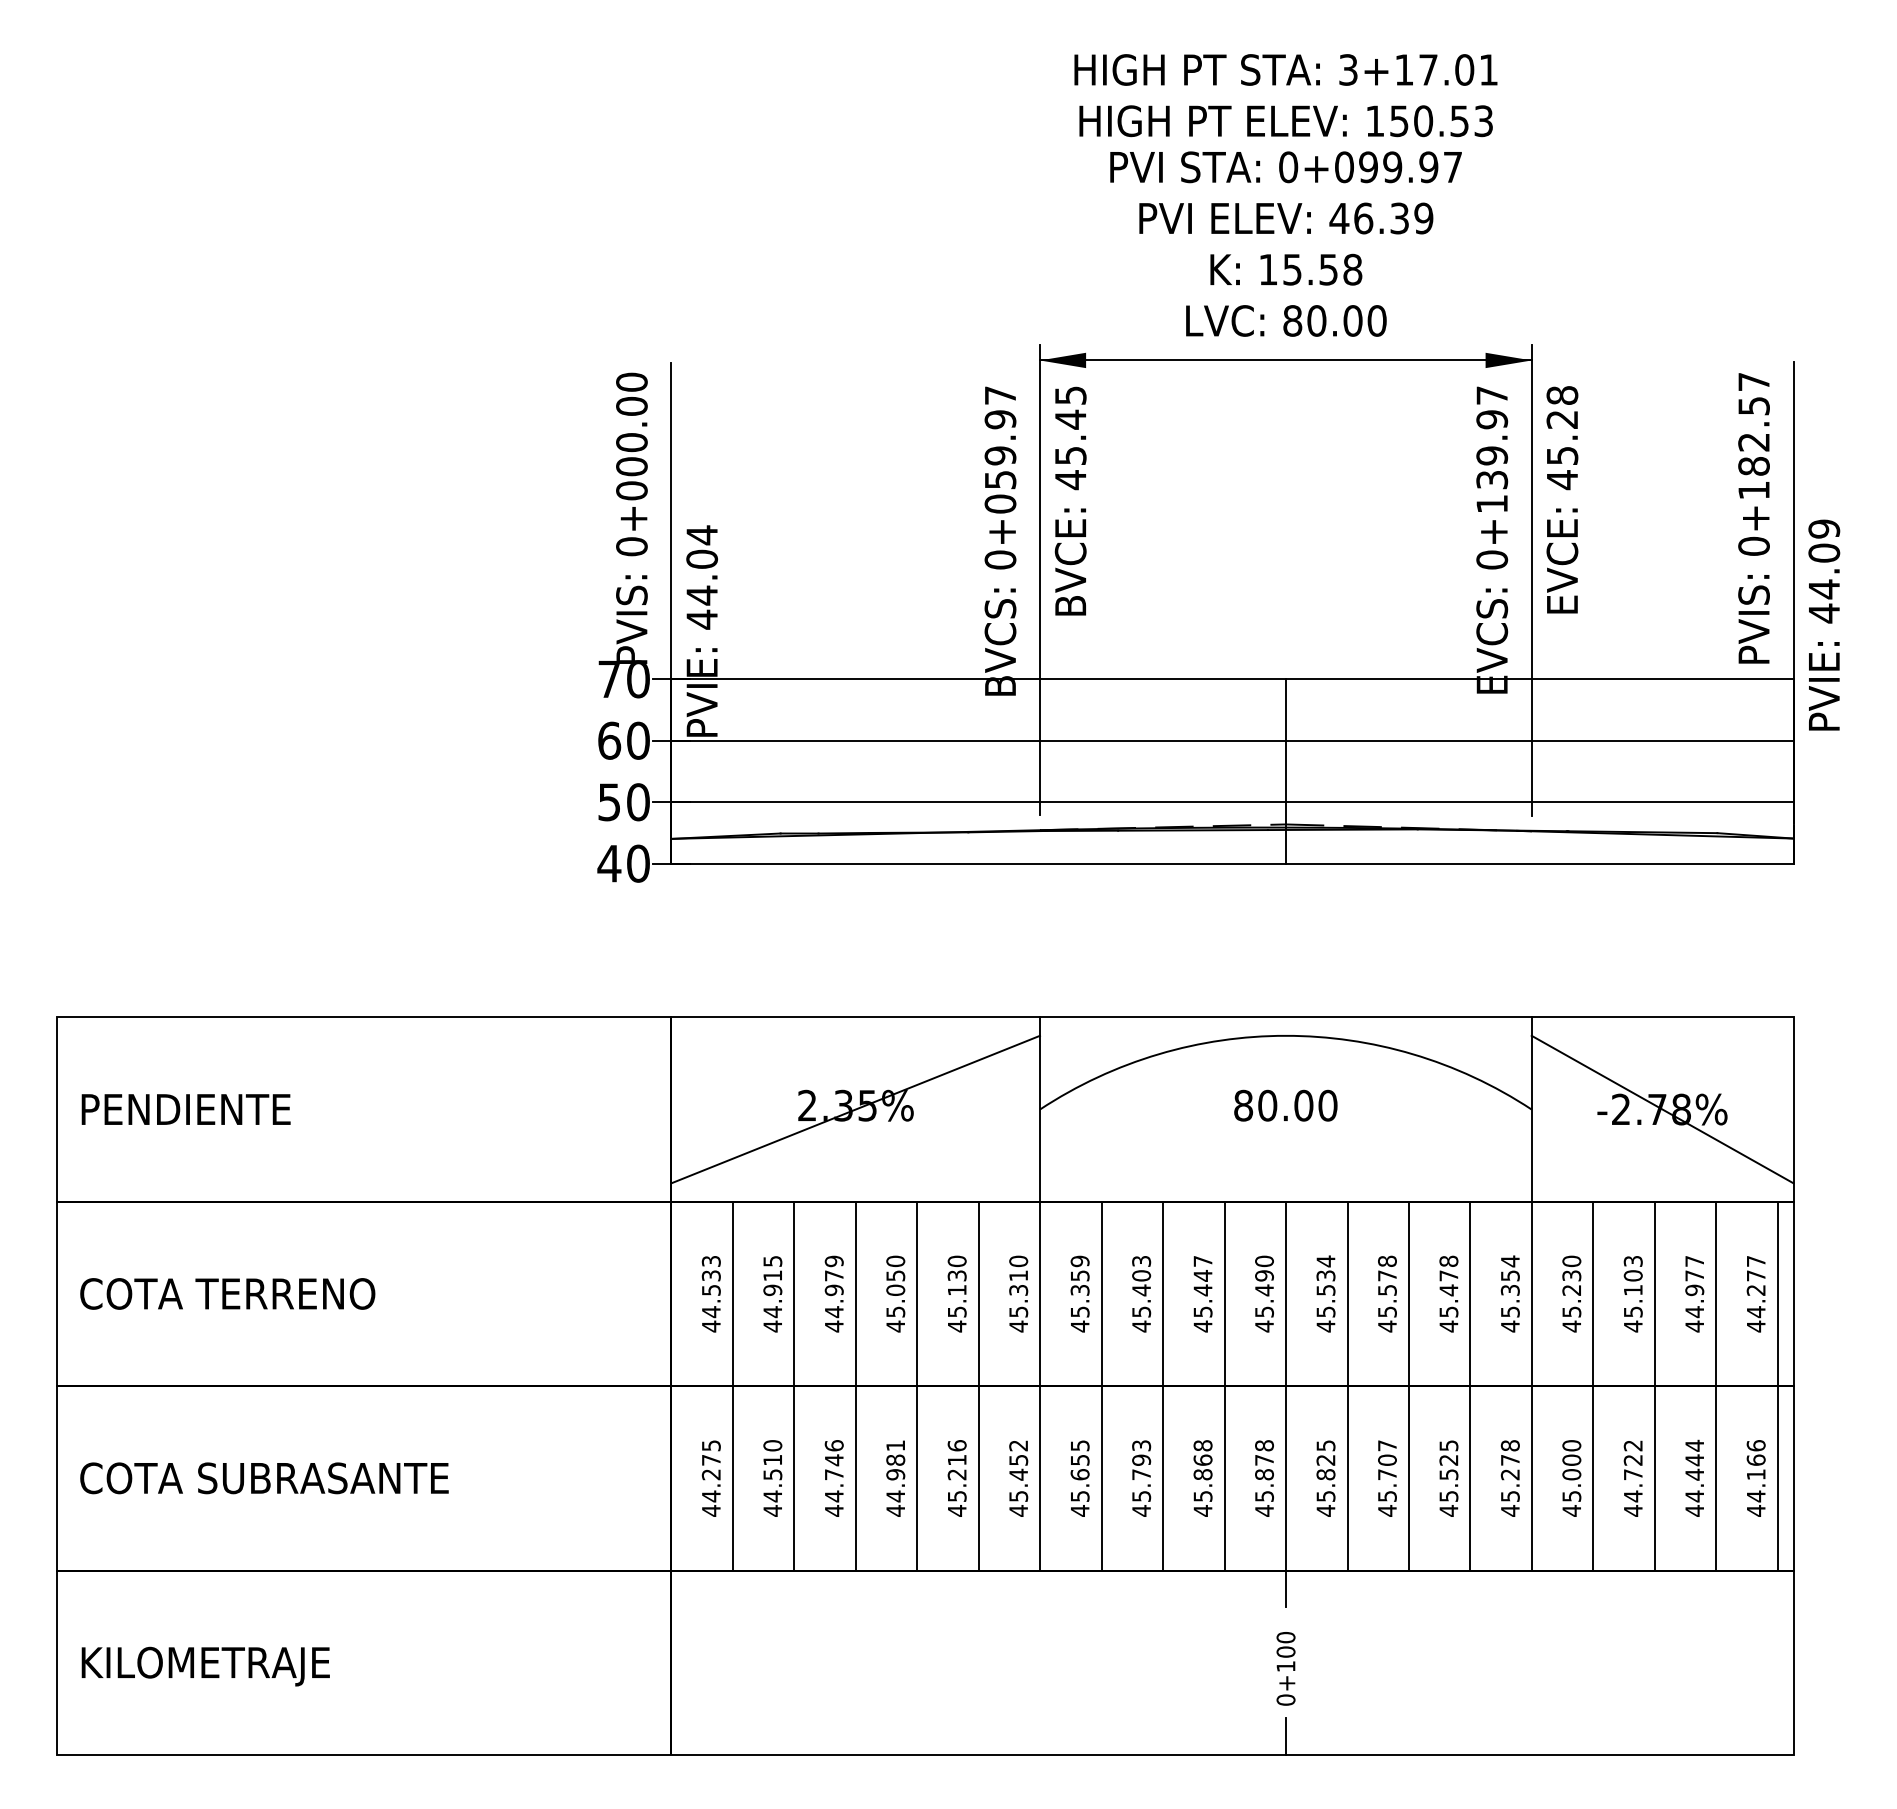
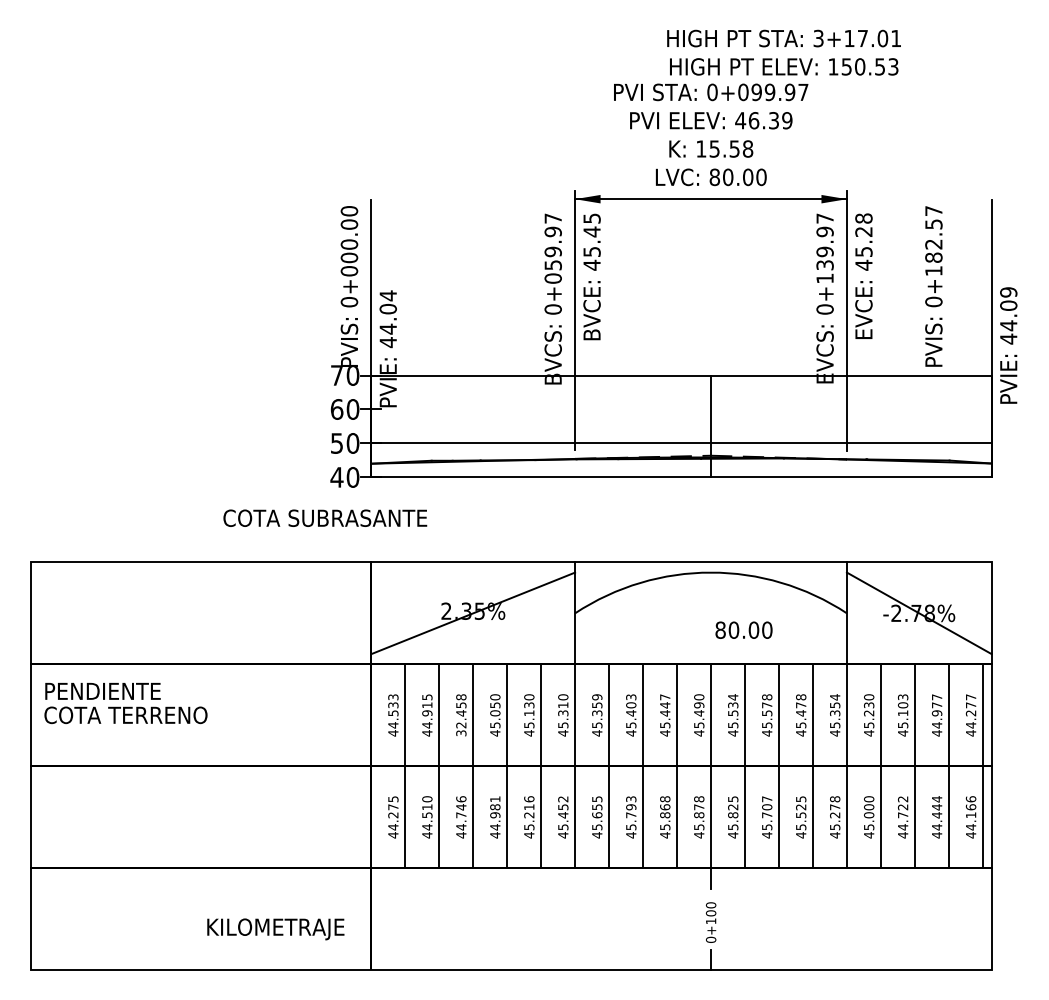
text: (1284, 95) -> (783, 52), moved
text: (1753, 518) -> (933, 286), moved
line: (1232, 740) -> (681, 409), removed
text: (1284, 1104) -> (743, 629), moved
text: (185, 1109) -> (102, 691), moved
text: (834, 1294) -> (461, 715), 44.979 -> 32.458
text: (264, 1476) -> (325, 517), moved
text: (205, 1666) -> (275, 929), moved

